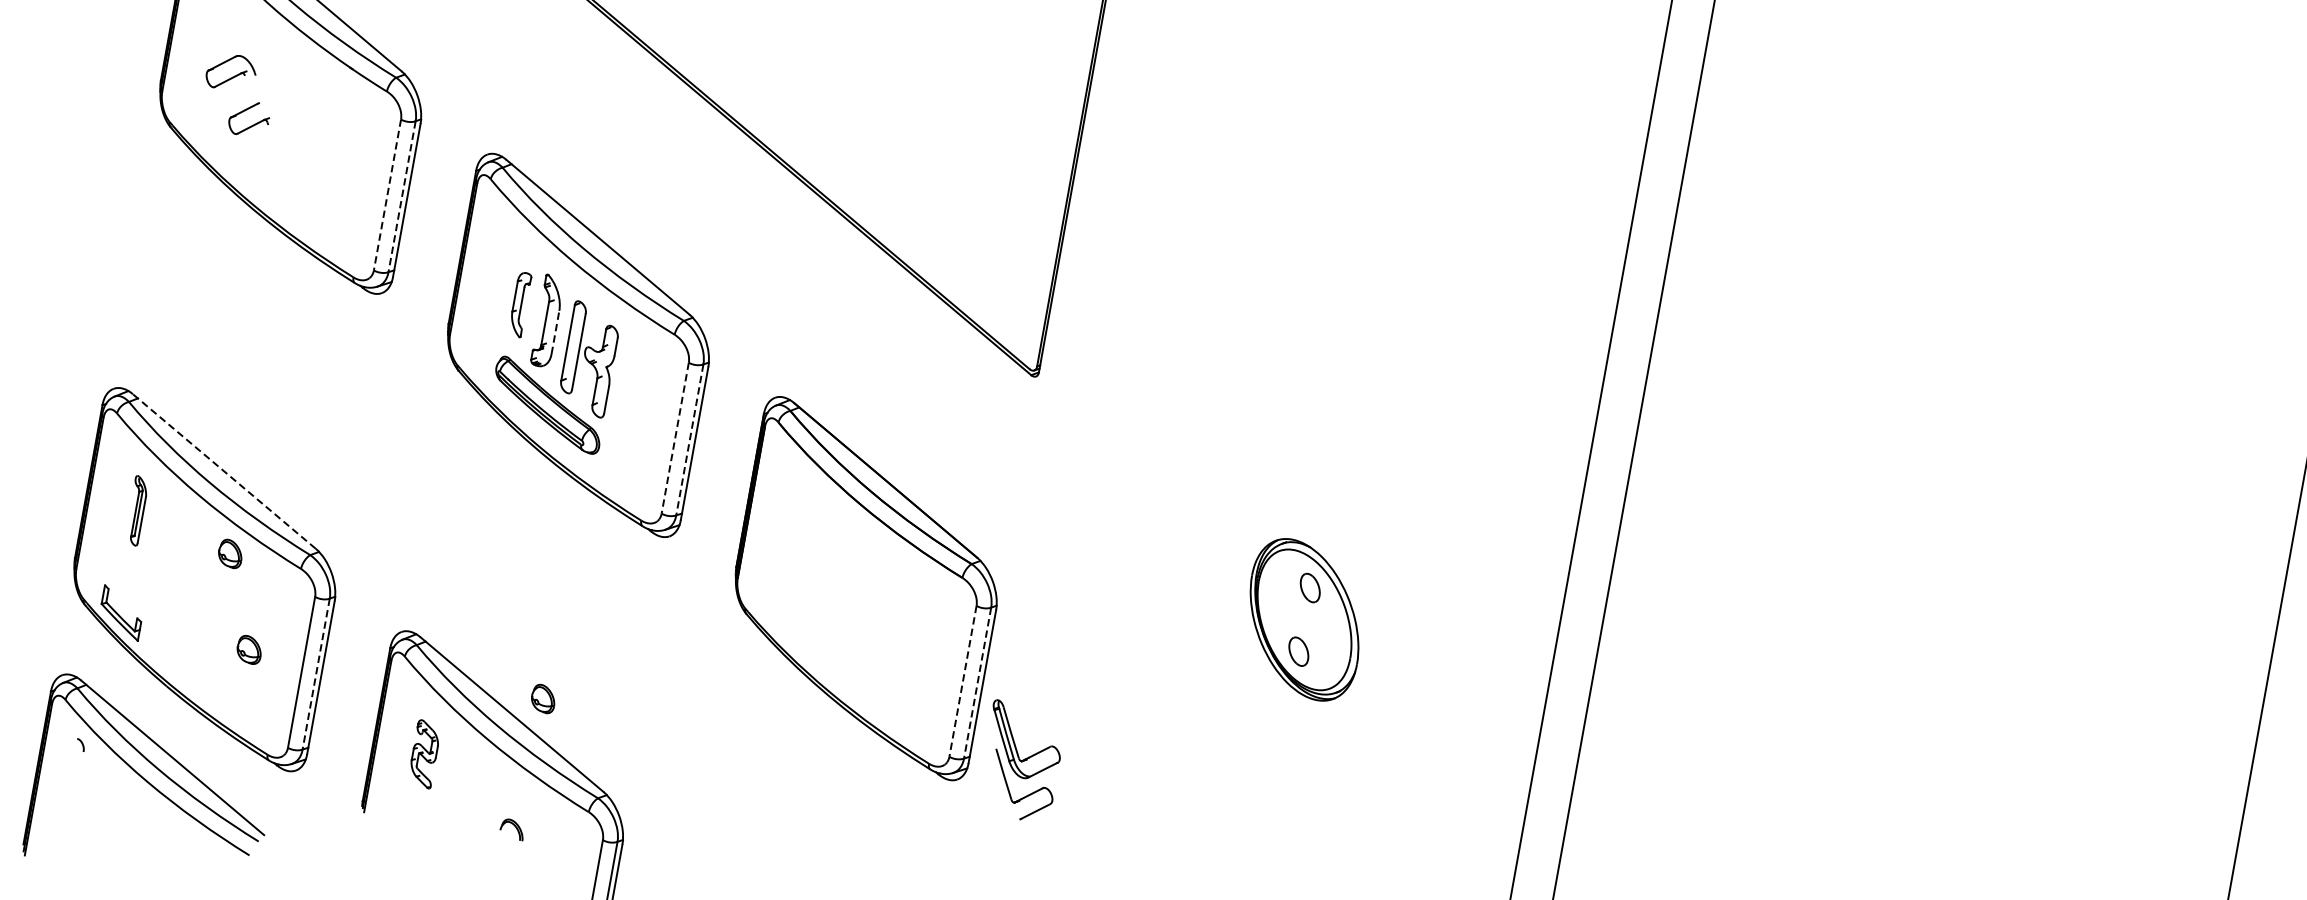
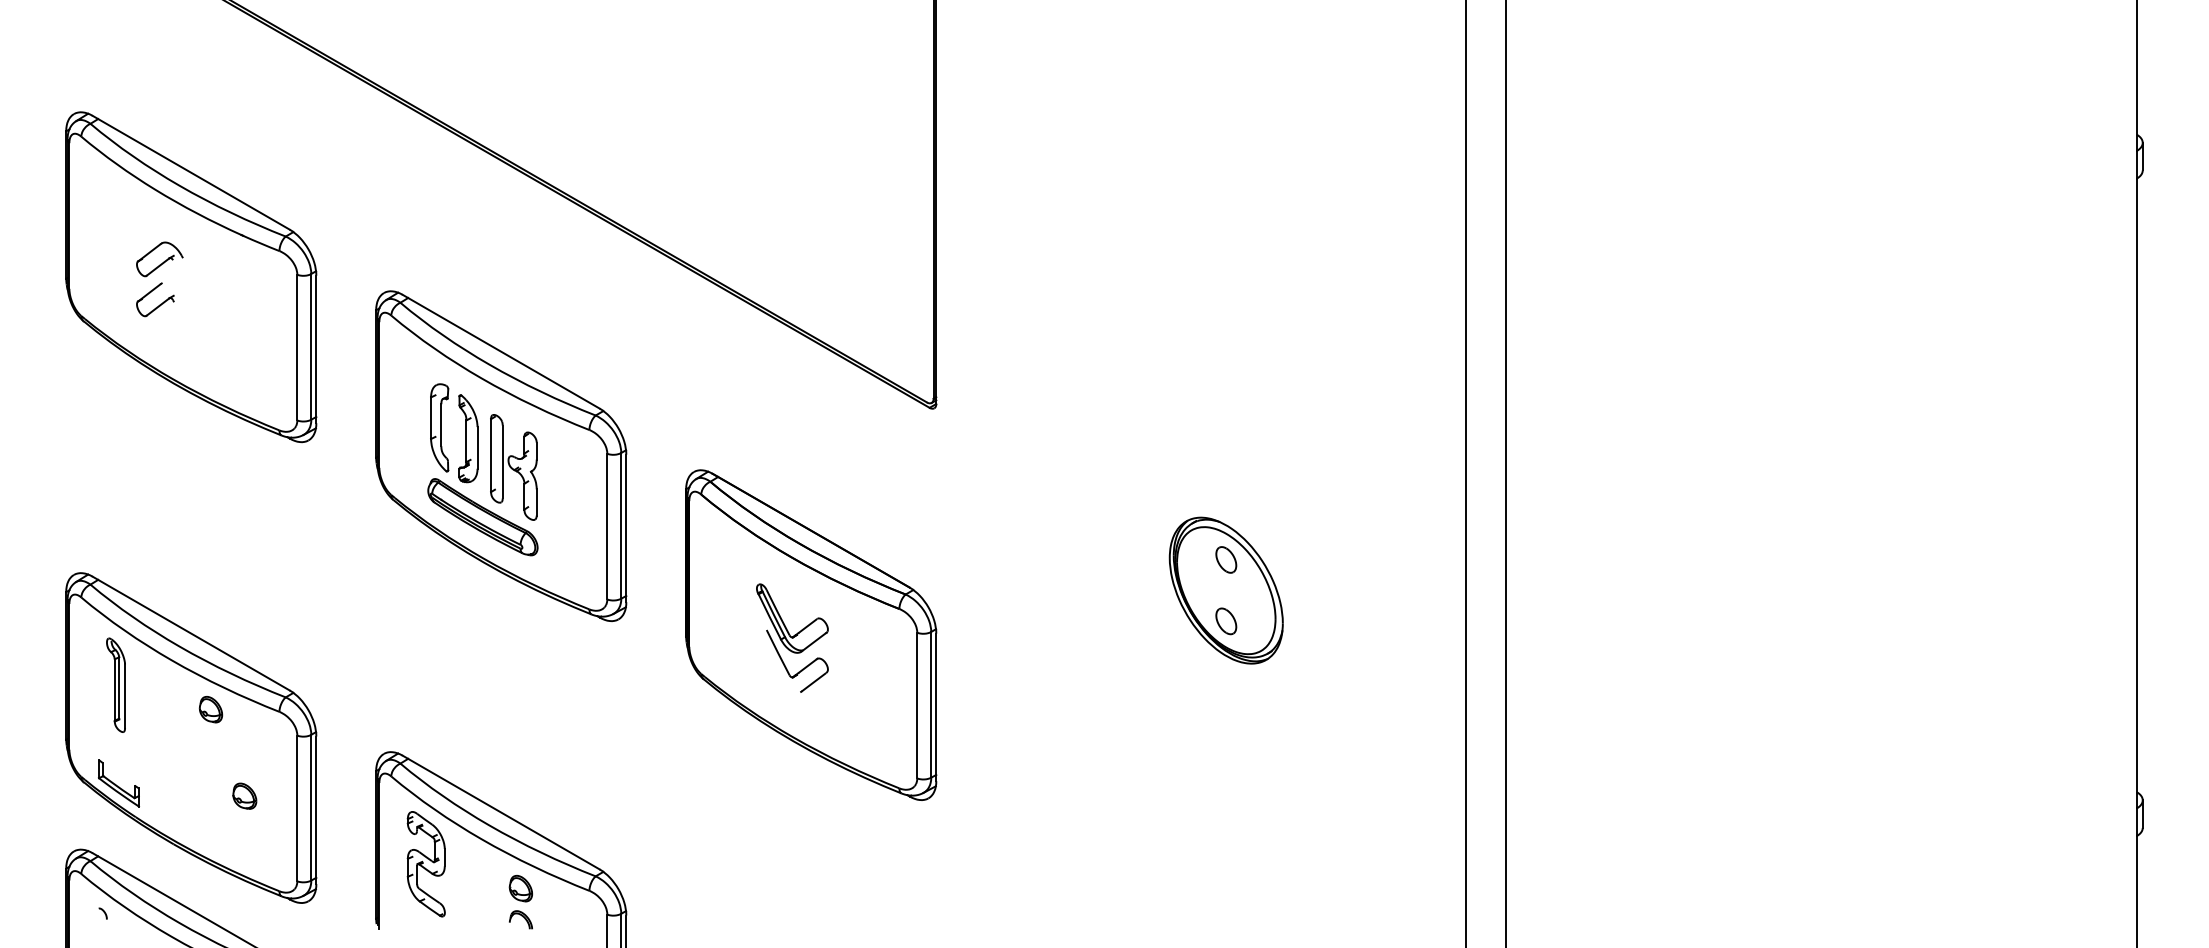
part: (231, 72) -> (159, 259), moved
line: (387, 194) -> (297, 347), dashed -> solid
line: (402, 196) -> (311, 346), dashed -> solid
part: (519, 304) -> (439, 427), size x1.43
line: (555, 331) -> (477, 447), dashed -> solid
line: (675, 438) -> (607, 526), dashed -> solid
line: (690, 439) -> (621, 525), dashed -> solid
line: (224, 471) -> (191, 633), dashed -> solid
part: (136, 510) -> (115, 684), size x1.43
line: (316, 674) -> (311, 807), dashed -> solid
line: (963, 681) -> (917, 705), dashed -> solid
line: (977, 682) -> (931, 704), dashed -> solid
part: (543, 698) -> (520, 888), moved
part: (423, 754) -> (425, 864), size x1.67
part: (1021, 761) -> (792, 637), moved

